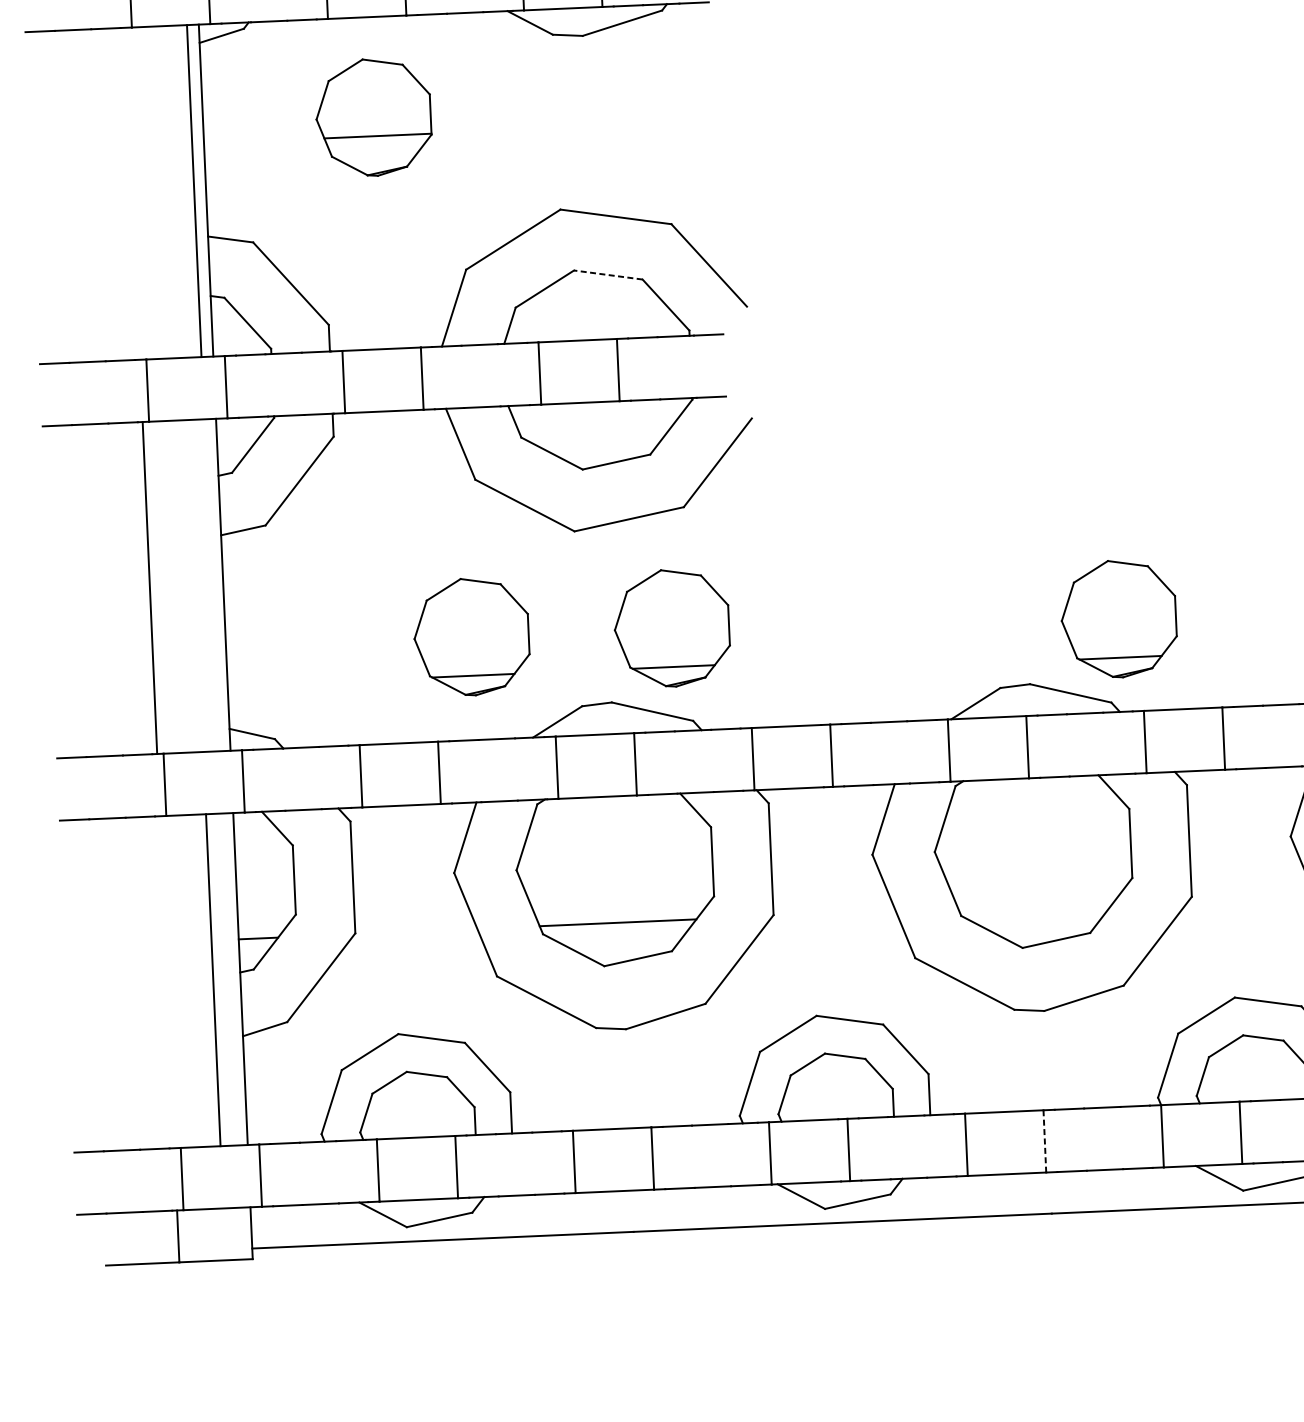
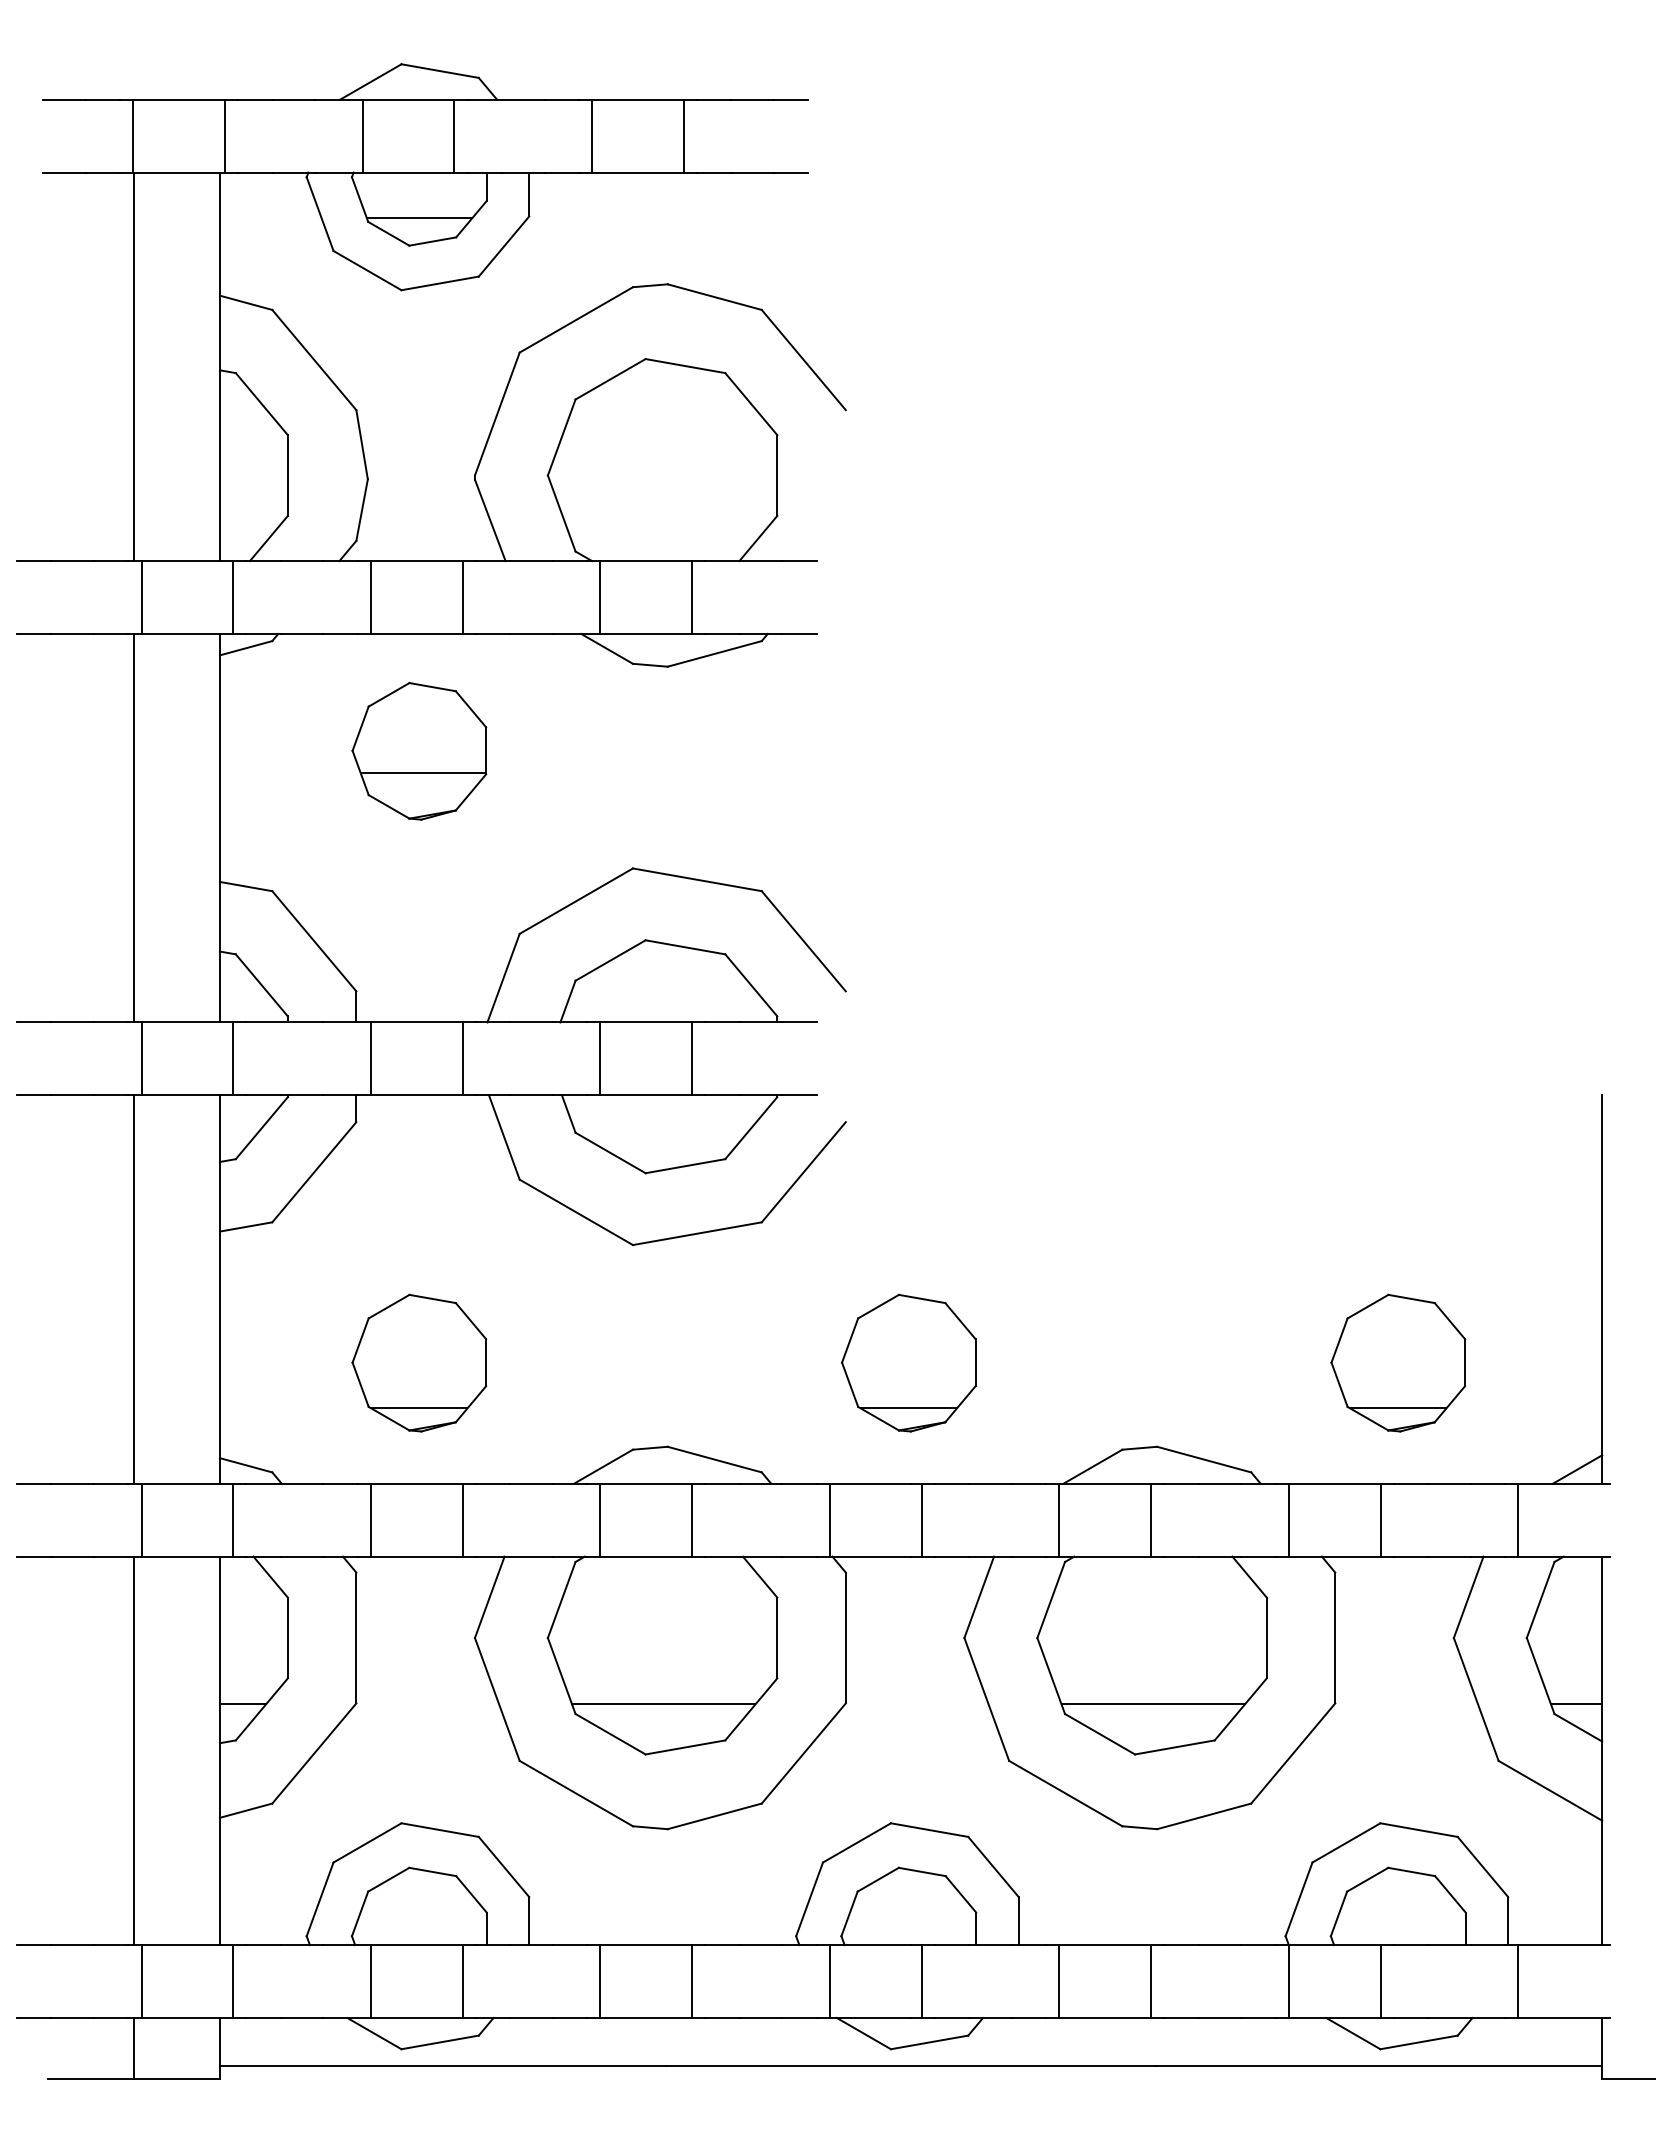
line: (194, 190) -> (134, 827), moved
line: (607, 275) -> (684, 947), dashed -> solid
part: (1119, 618) -> (1398, 1362), moved
part: (671, 627) -> (908, 1362), moved
part: (471, 636) -> (419, 1362), moved
line: (1035, 904) -> (1152, 1704), added
line: (213, 979) -> (134, 1750), moved
line: (1045, 1142) -> (1151, 1982), dashed -> solid

